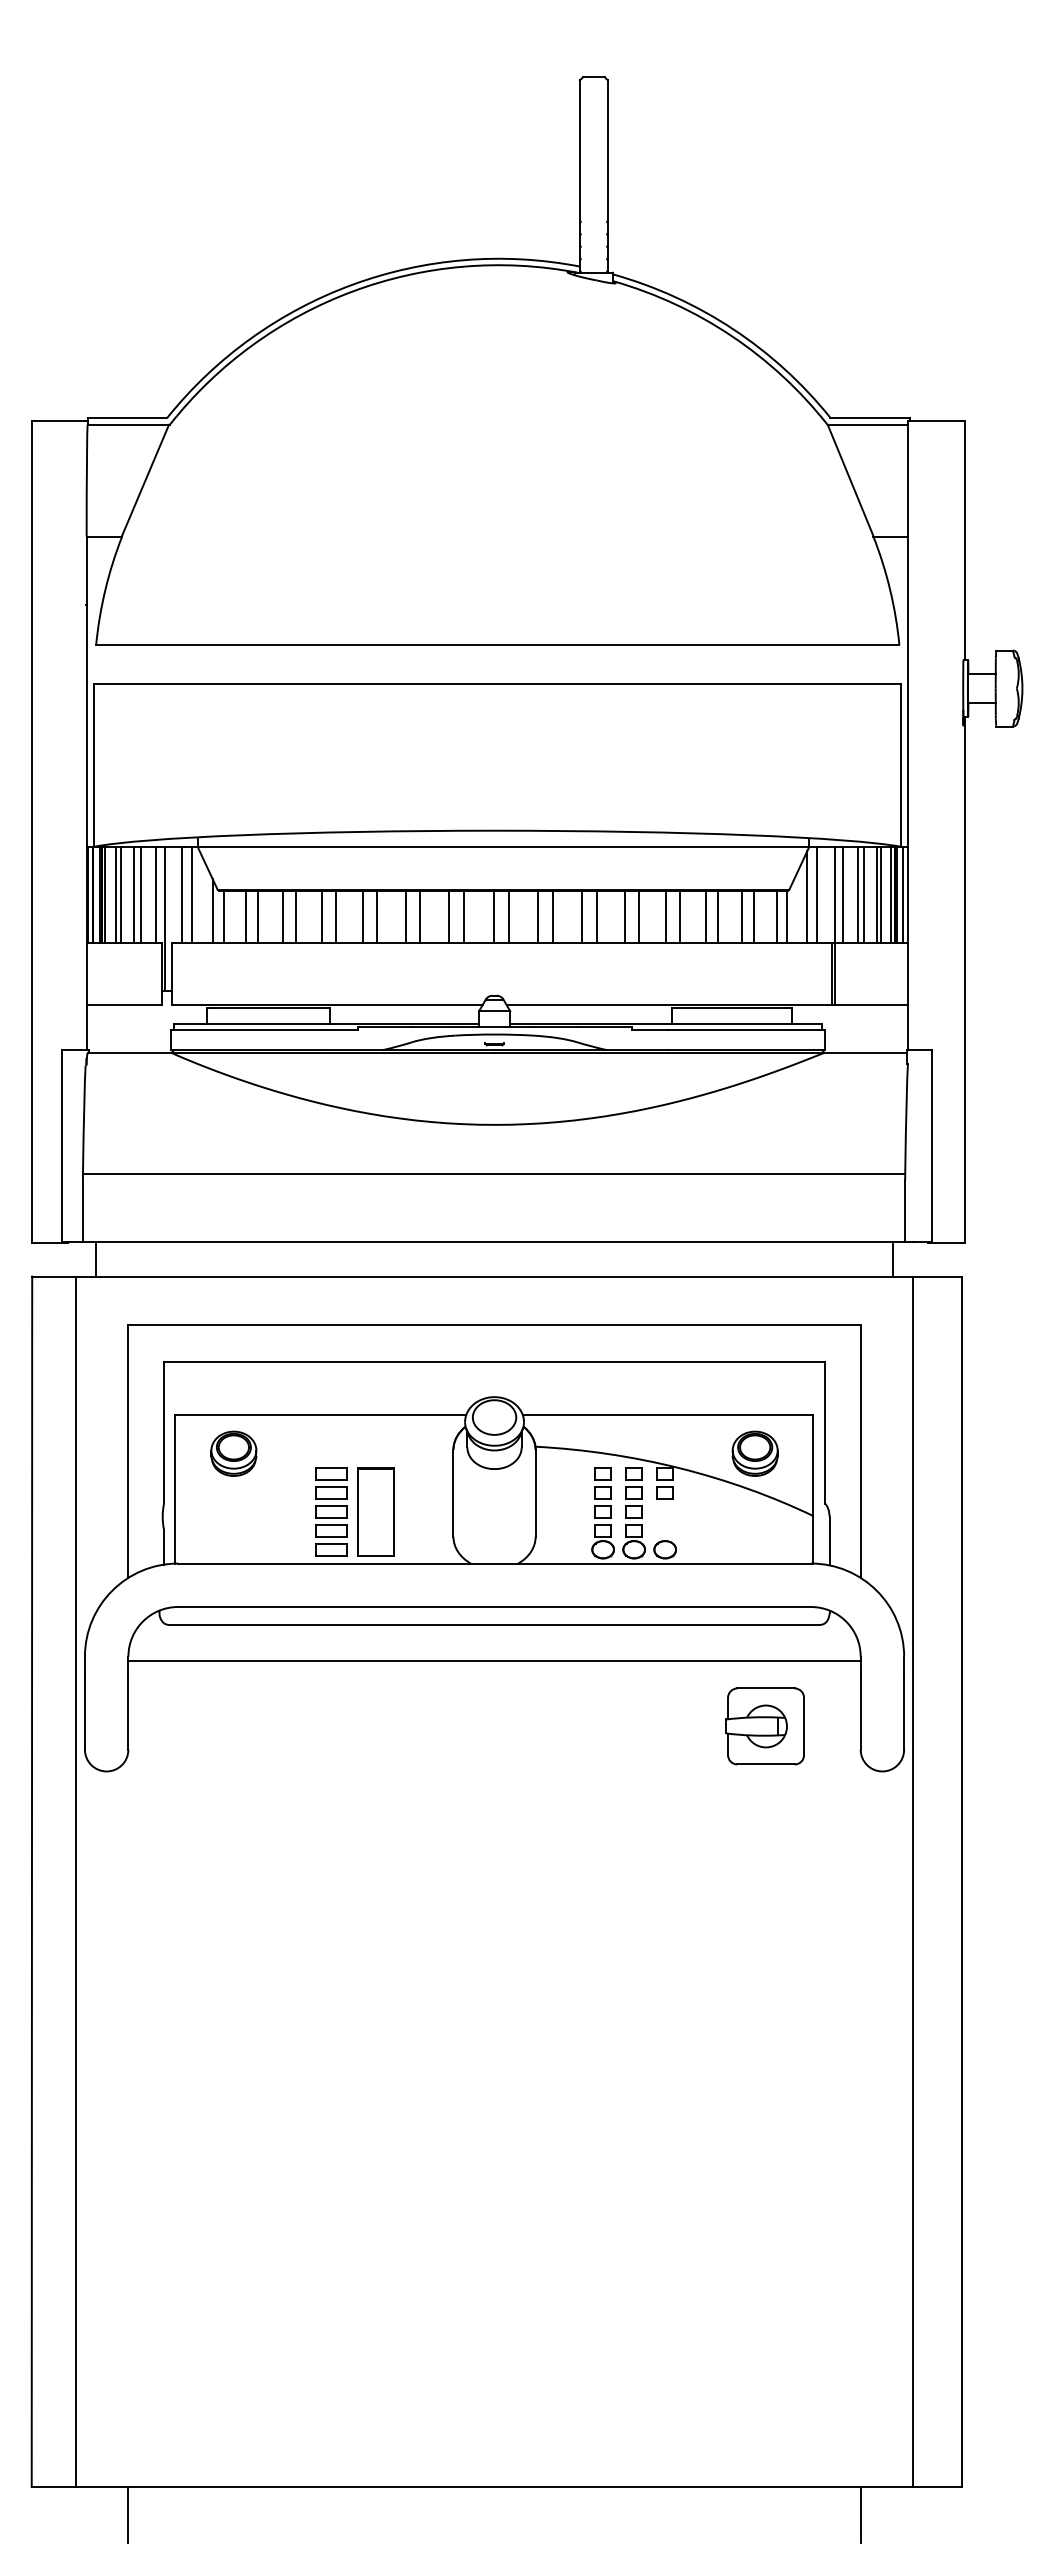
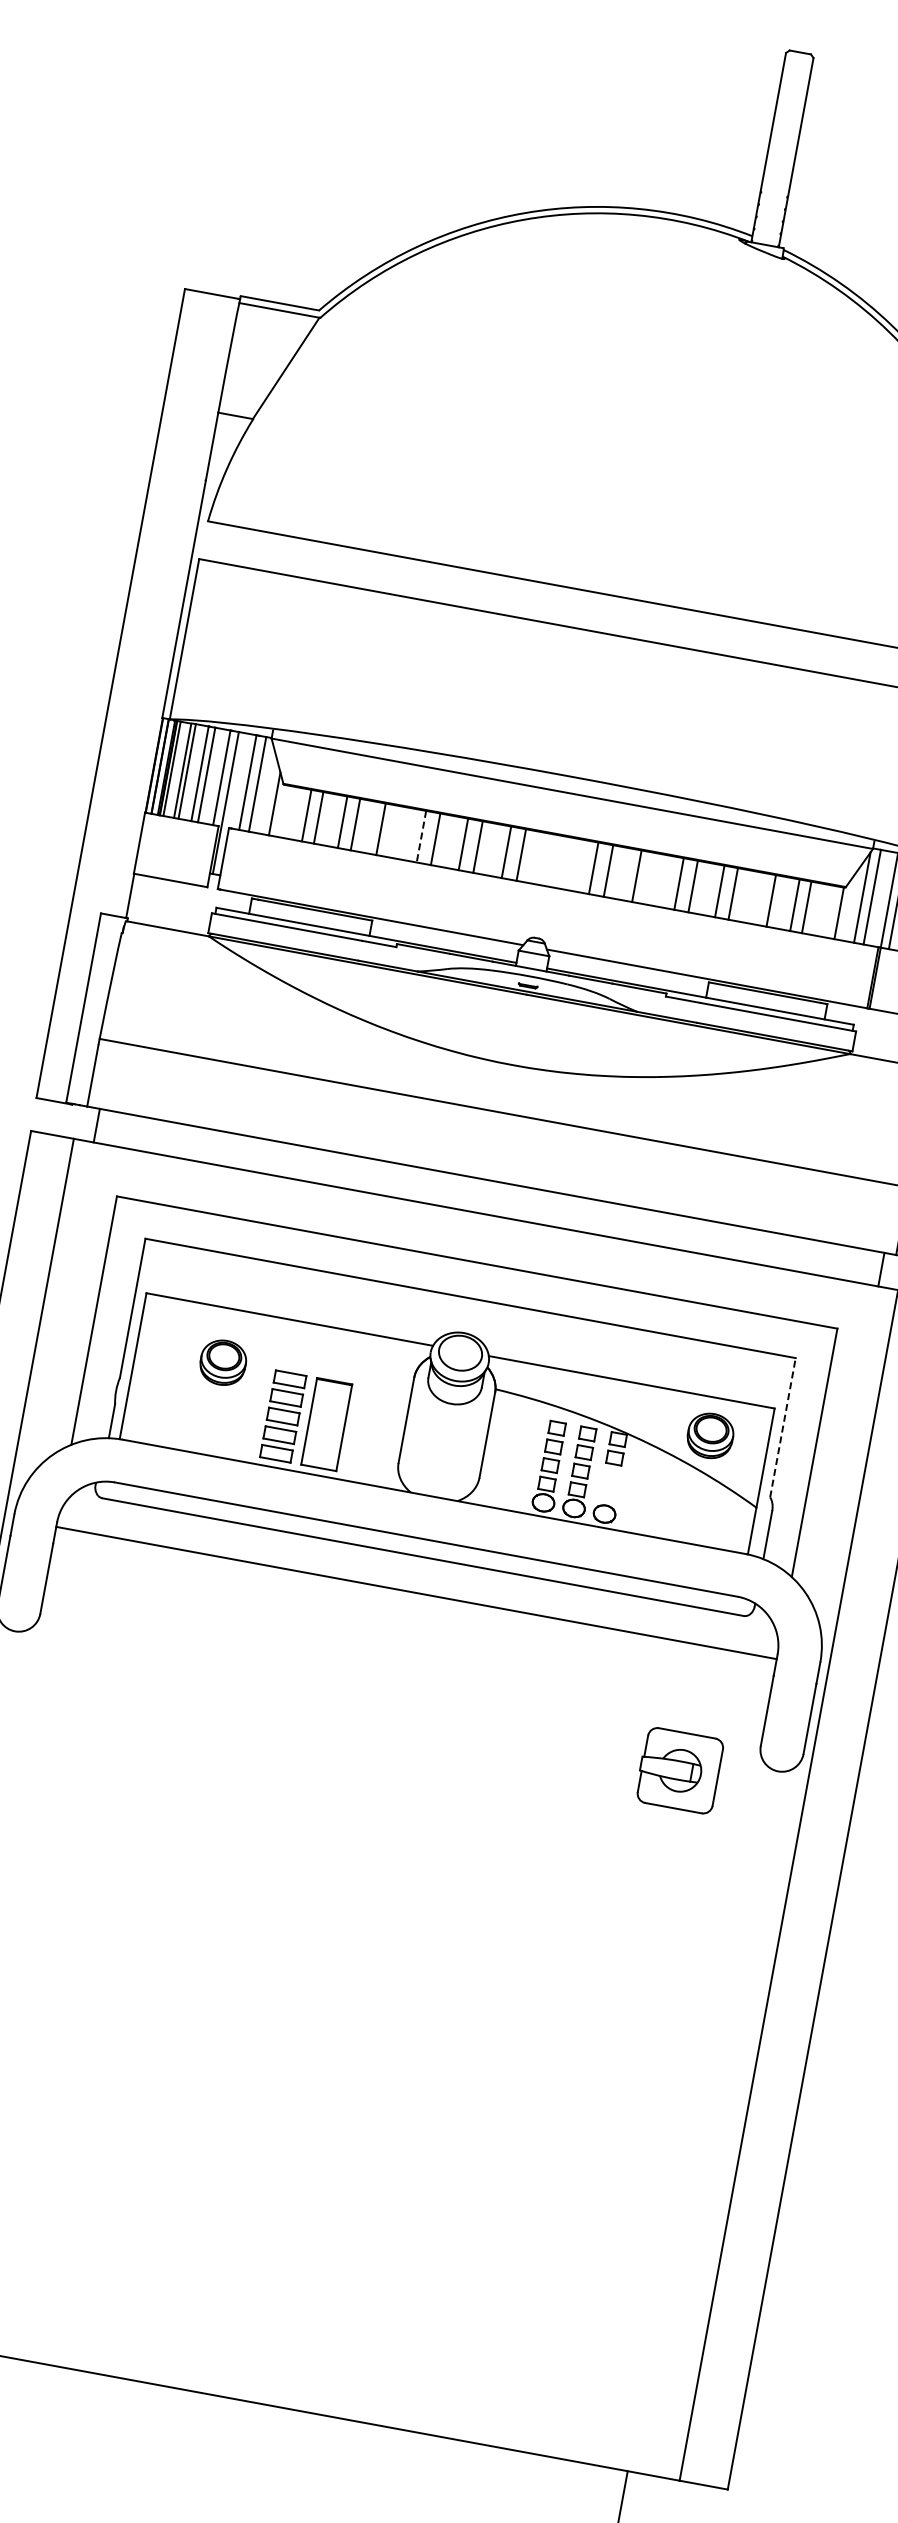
line: (223, 916) -> (284, 811), removed
line: (335, 916) -> (394, 831), removed
line: (493, 916) -> (549, 860), removed
line: (508, 916) -> (564, 862), removed
line: (596, 916) -> (651, 878), removed
line: (705, 916) -> (758, 898), removed
line: (776, 916) -> (828, 911), removed
line: (362, 917) -> (420, 837), solid -> dashed
line: (825, 1432) -> (783, 1427), solid -> dashed
part: (233, 1453) -> (222, 1362), moved
part: (764, 1726) -> (678, 1770), moved

